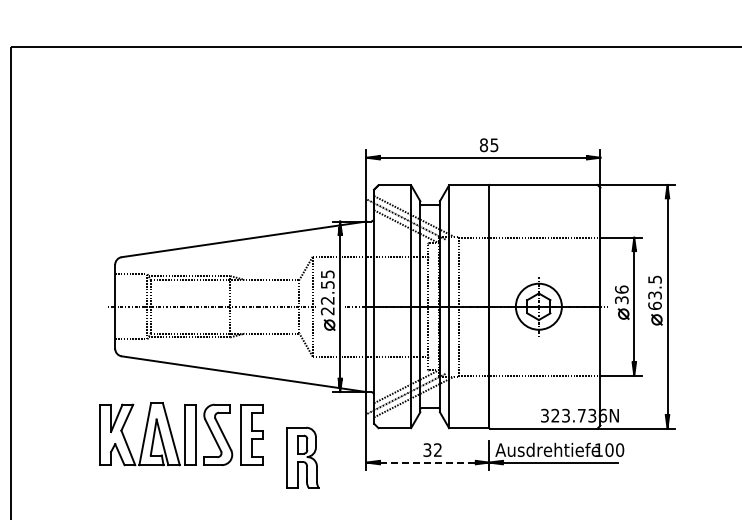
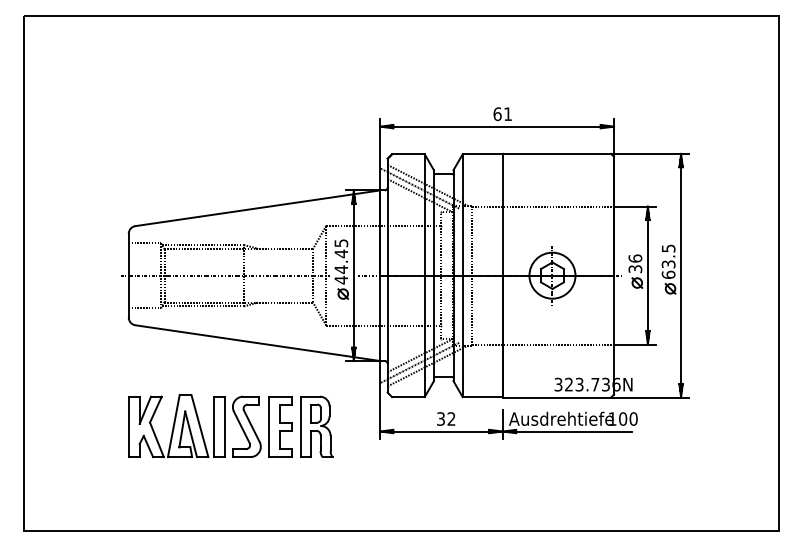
text: (488, 145) -> (502, 114), 85 -> 61
text: (327, 297) -> (341, 266), 22.55 -> 44.45
part: (181, 434) -> (210, 426), moved
line: (427, 462) -> (441, 431), dashed -> solid

